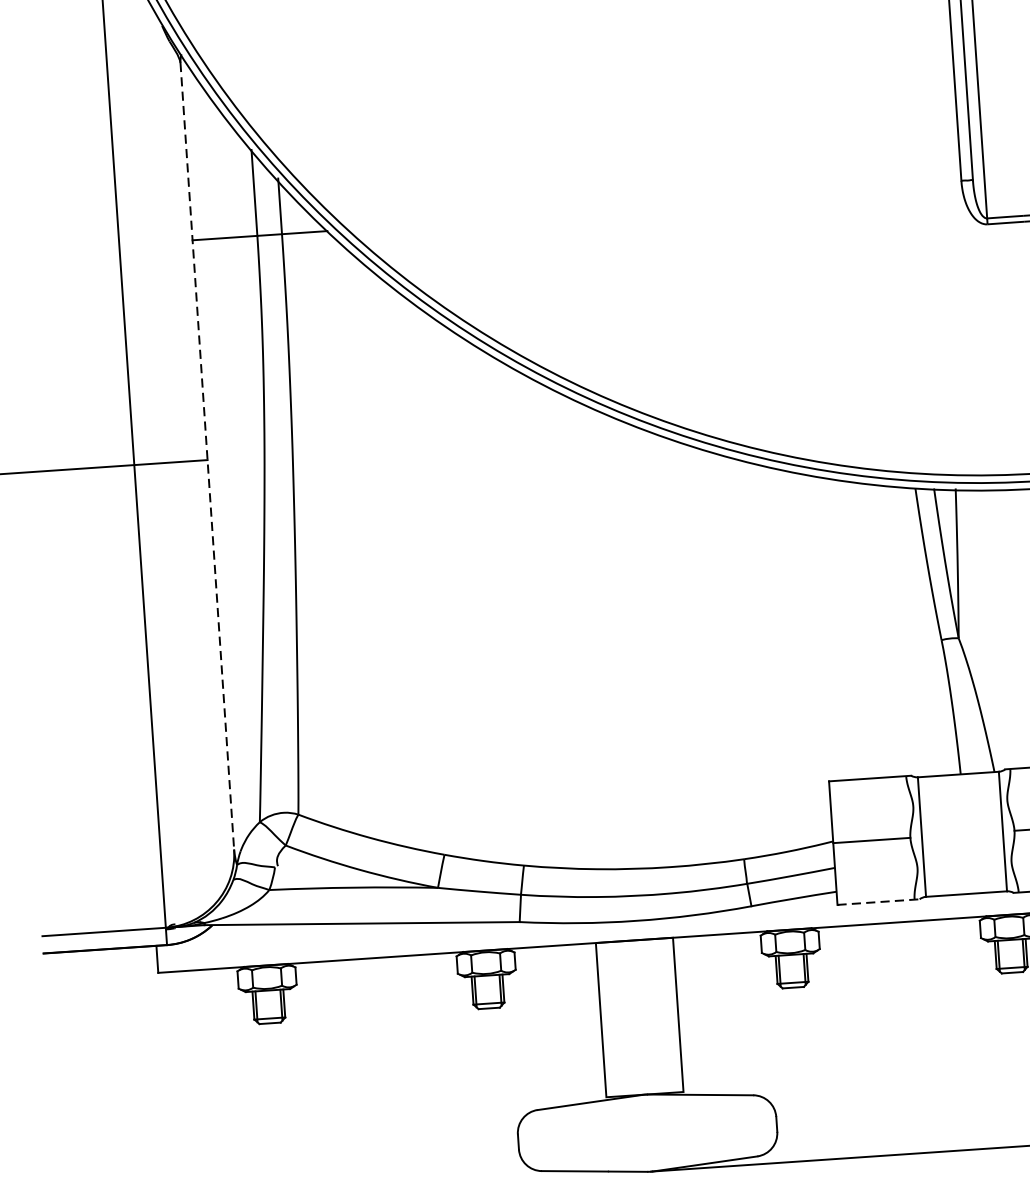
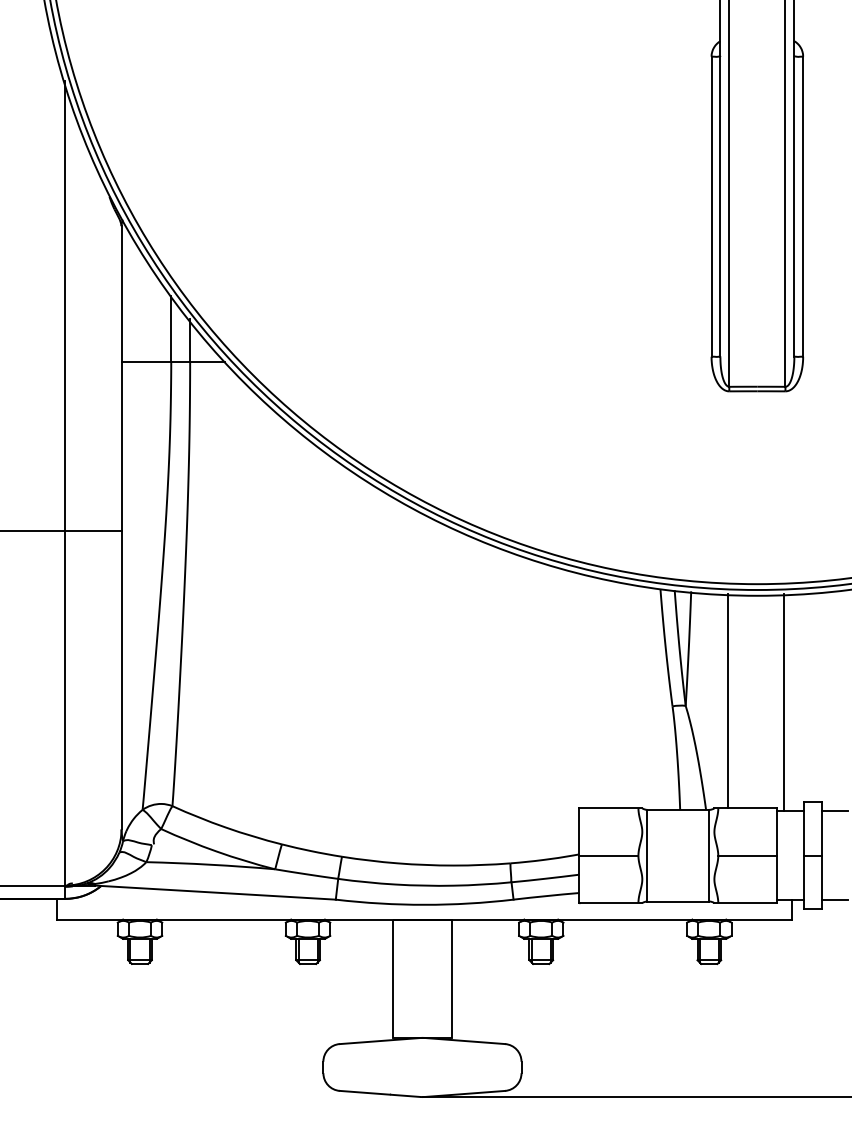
line: (207, 455) -> (121, 527), dashed -> solid
line: (1012, 627) -> (727, 700), added
line: (878, 902) -> (610, 903), dashed -> solid

